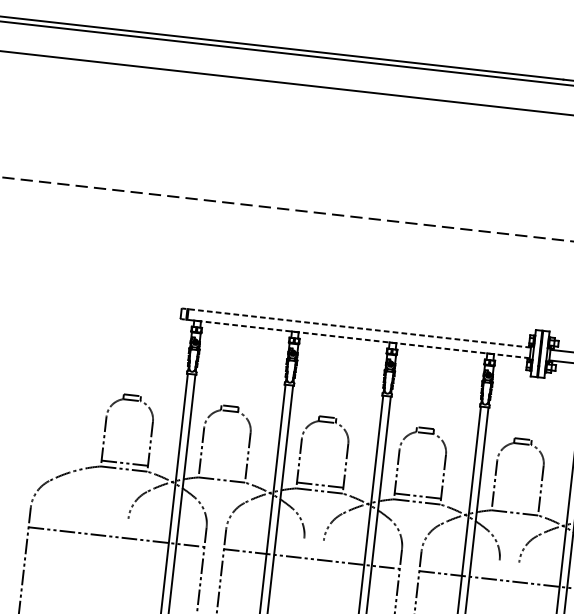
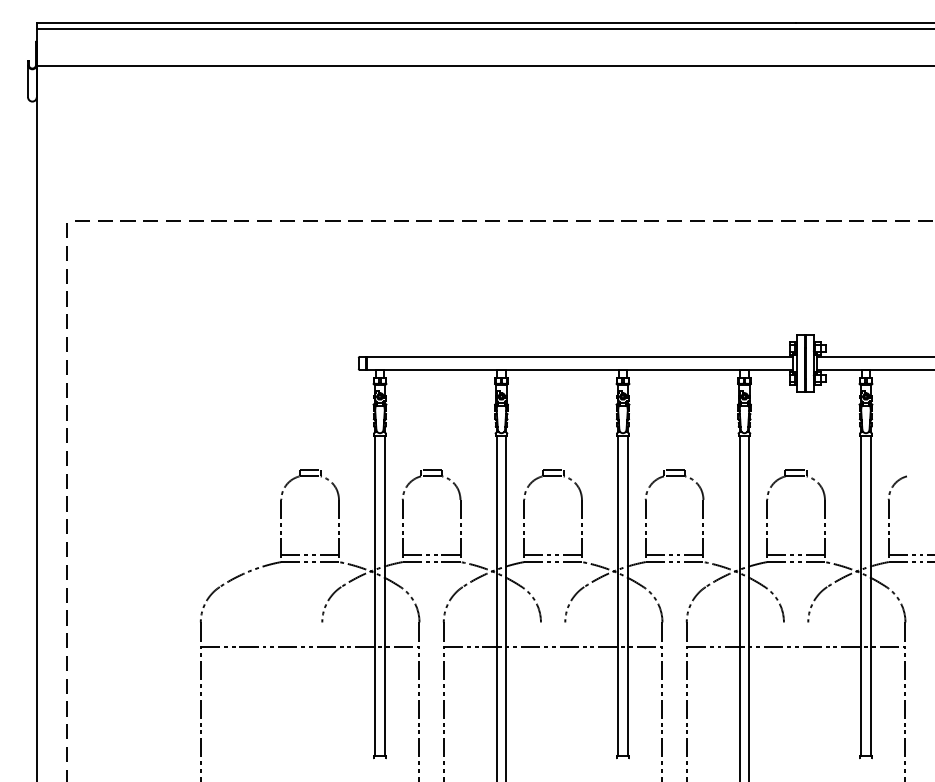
line: (356, 327) -> (576, 356), dashed -> solid
line: (355, 339) -> (576, 370), dashed -> solid
line: (222, 473) -> (431, 554), added
line: (515, 506) -> (795, 554), added

